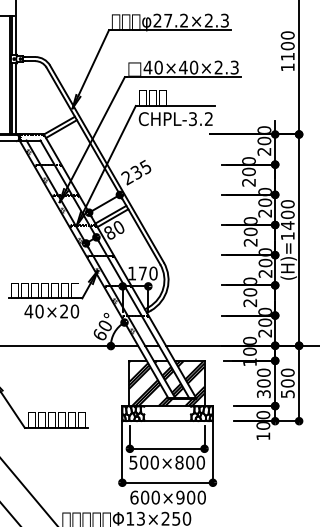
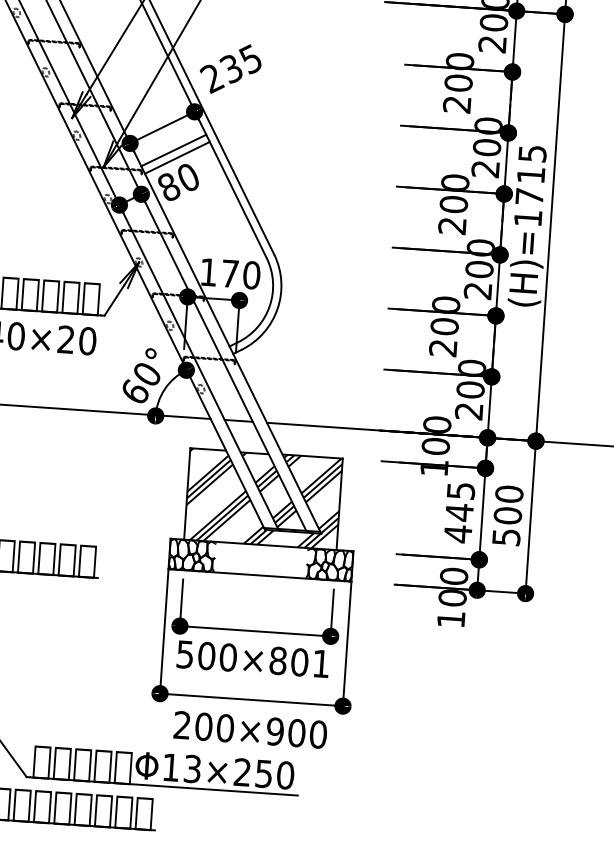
text: (287, 214) -> (530, 174), (H)=1400 -> (H)=1715
text: (263, 383) -> (458, 512), 300 -> 445
text: (200, 462) -> (320, 663), 500×800 -> 500×801
text: (134, 497) -> (182, 725), 600×900 -> 200×900

